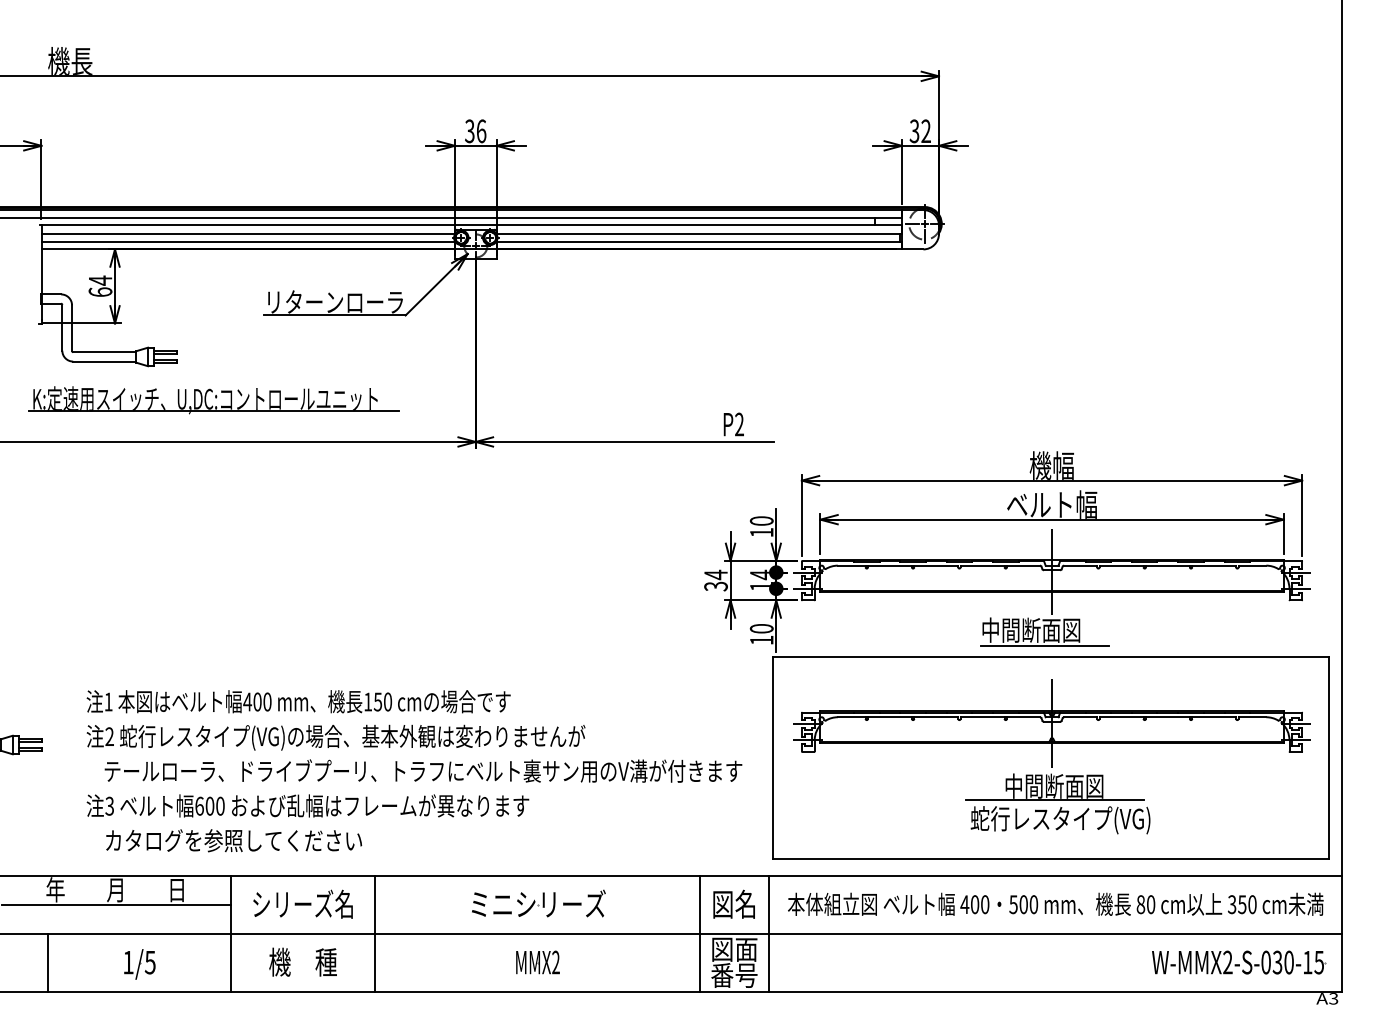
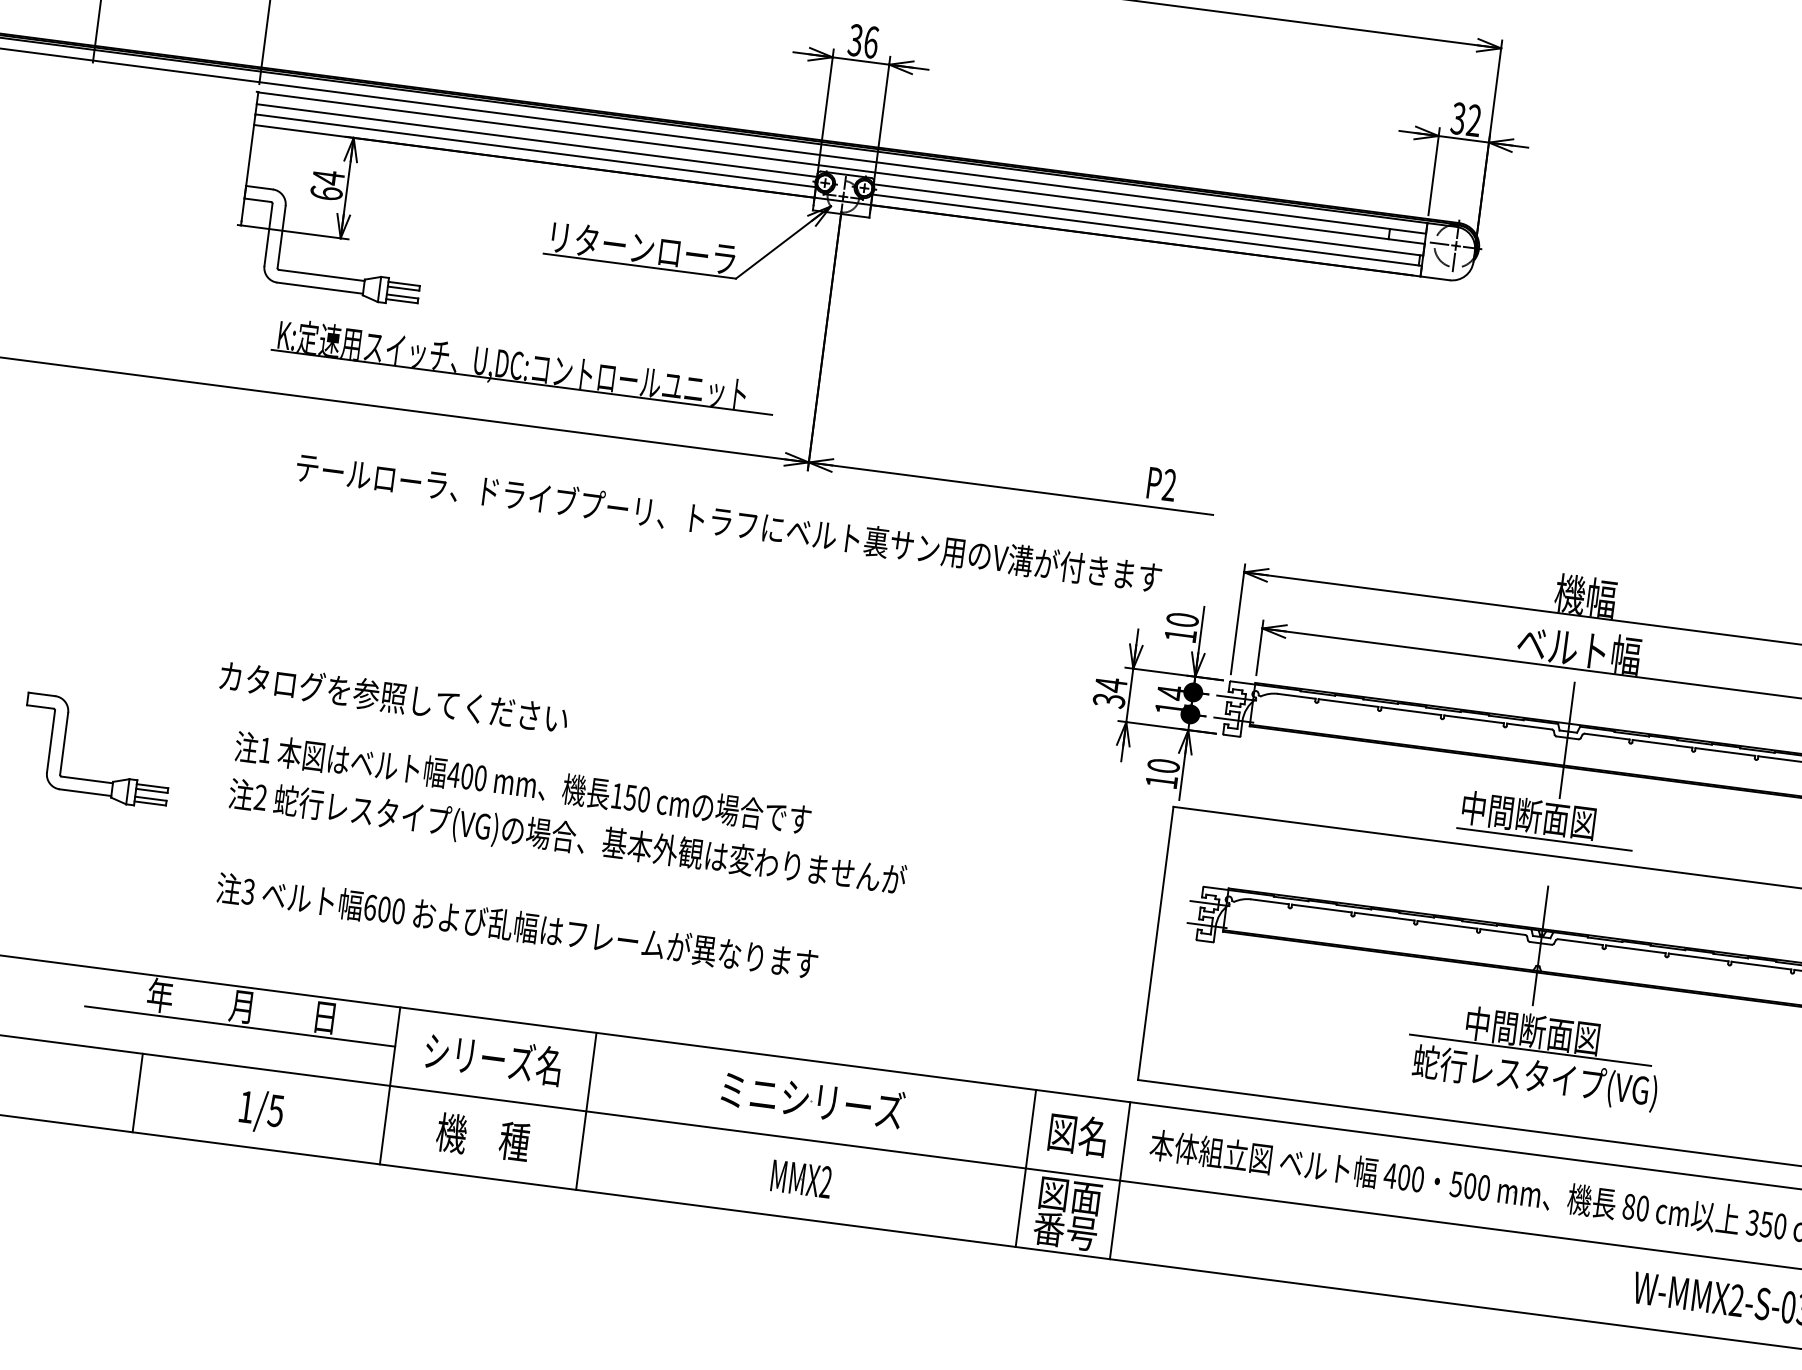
part: (213, 400) -> (522, 368), moved
text: (423, 770) -> (729, 521), moved
text: (234, 840) -> (394, 697), moved

